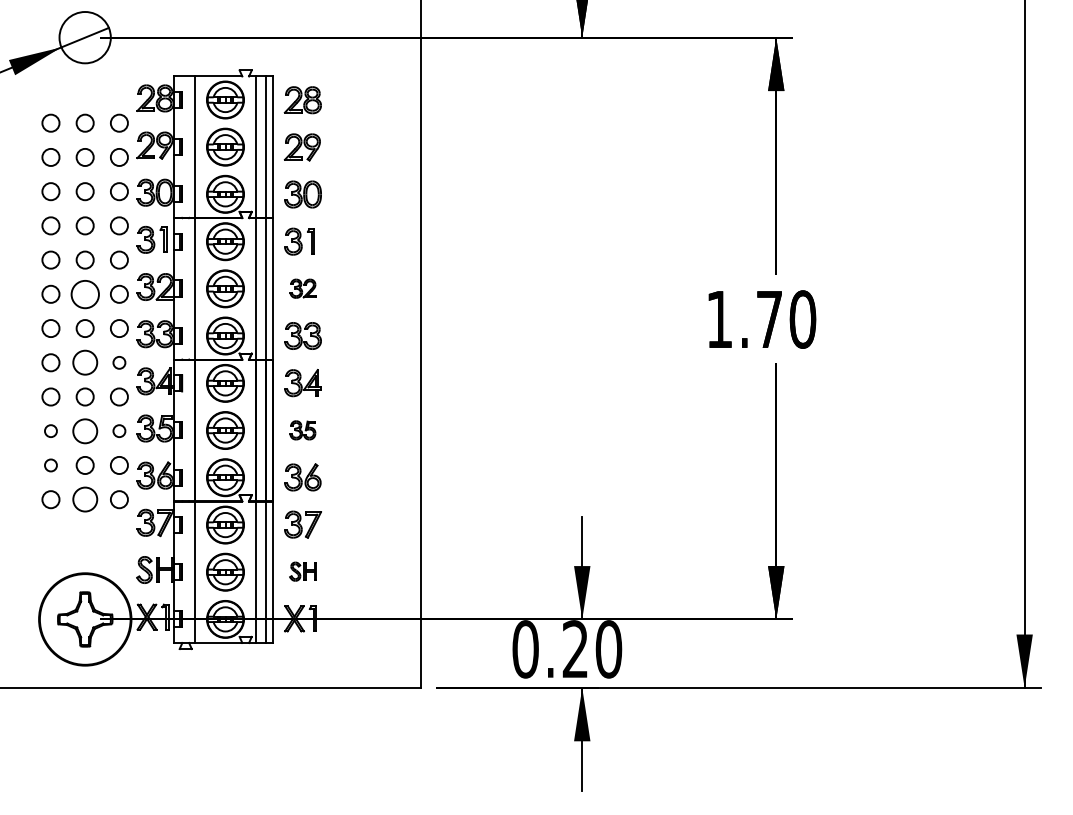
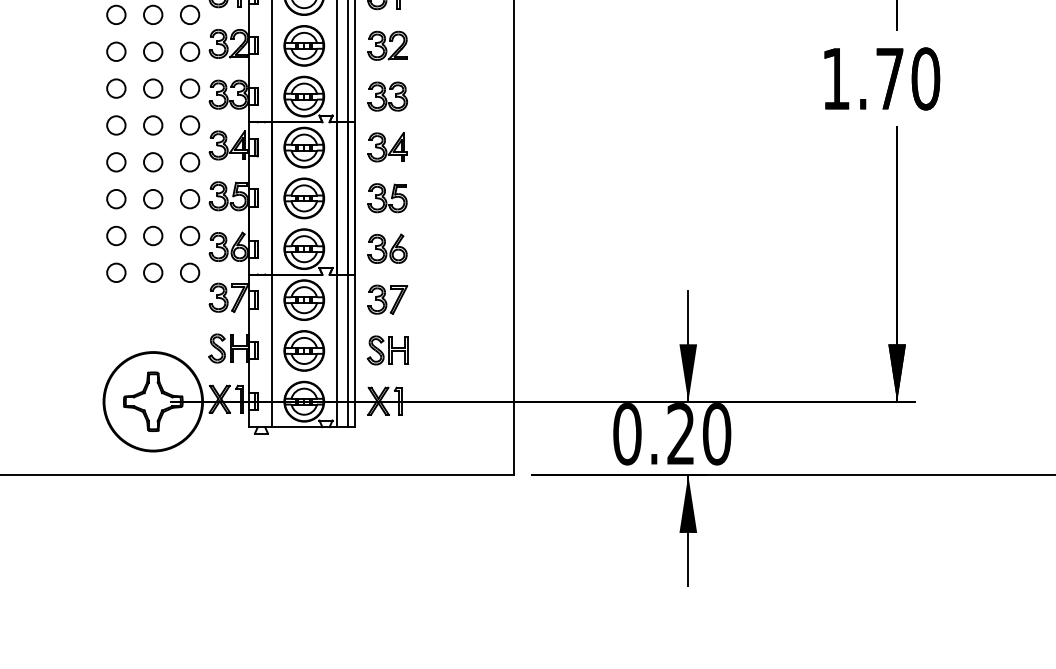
part: (302, 288) -> (387, 45), size x1.43
circle: (84, 293) -> (152, 50), size x0.62
circle: (84, 362) -> (152, 125), size x0.71
circle: (119, 362) -> (190, 125), size x1.43
circle: (50, 430) -> (115, 198), size x1.43
circle: (84, 430) -> (152, 198), size x0.71
circle: (119, 430) -> (190, 198), size x1.43
part: (302, 430) -> (387, 198), size x1.43
circle: (50, 465) -> (115, 236), size x1.43
circle: (84, 499) -> (152, 272), size x0.71
part: (302, 571) -> (387, 350), size x1.43

